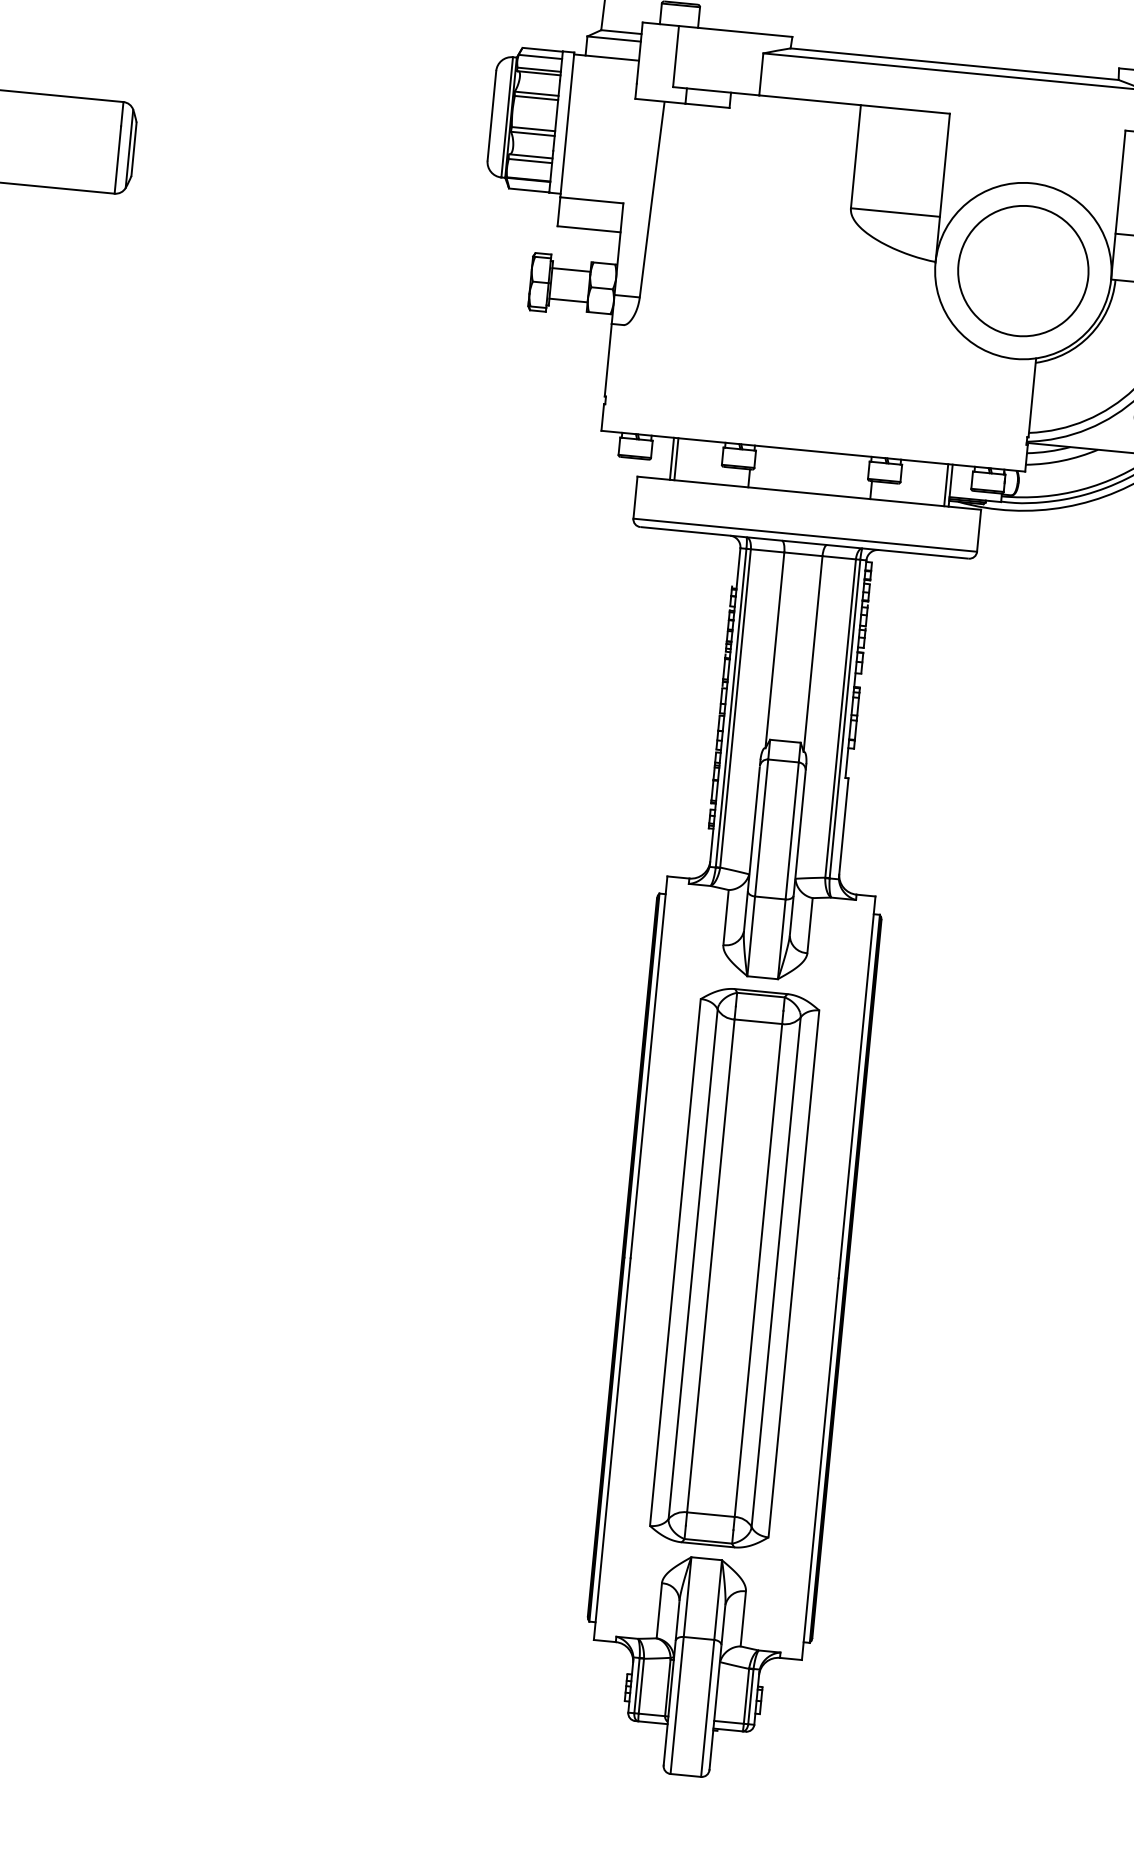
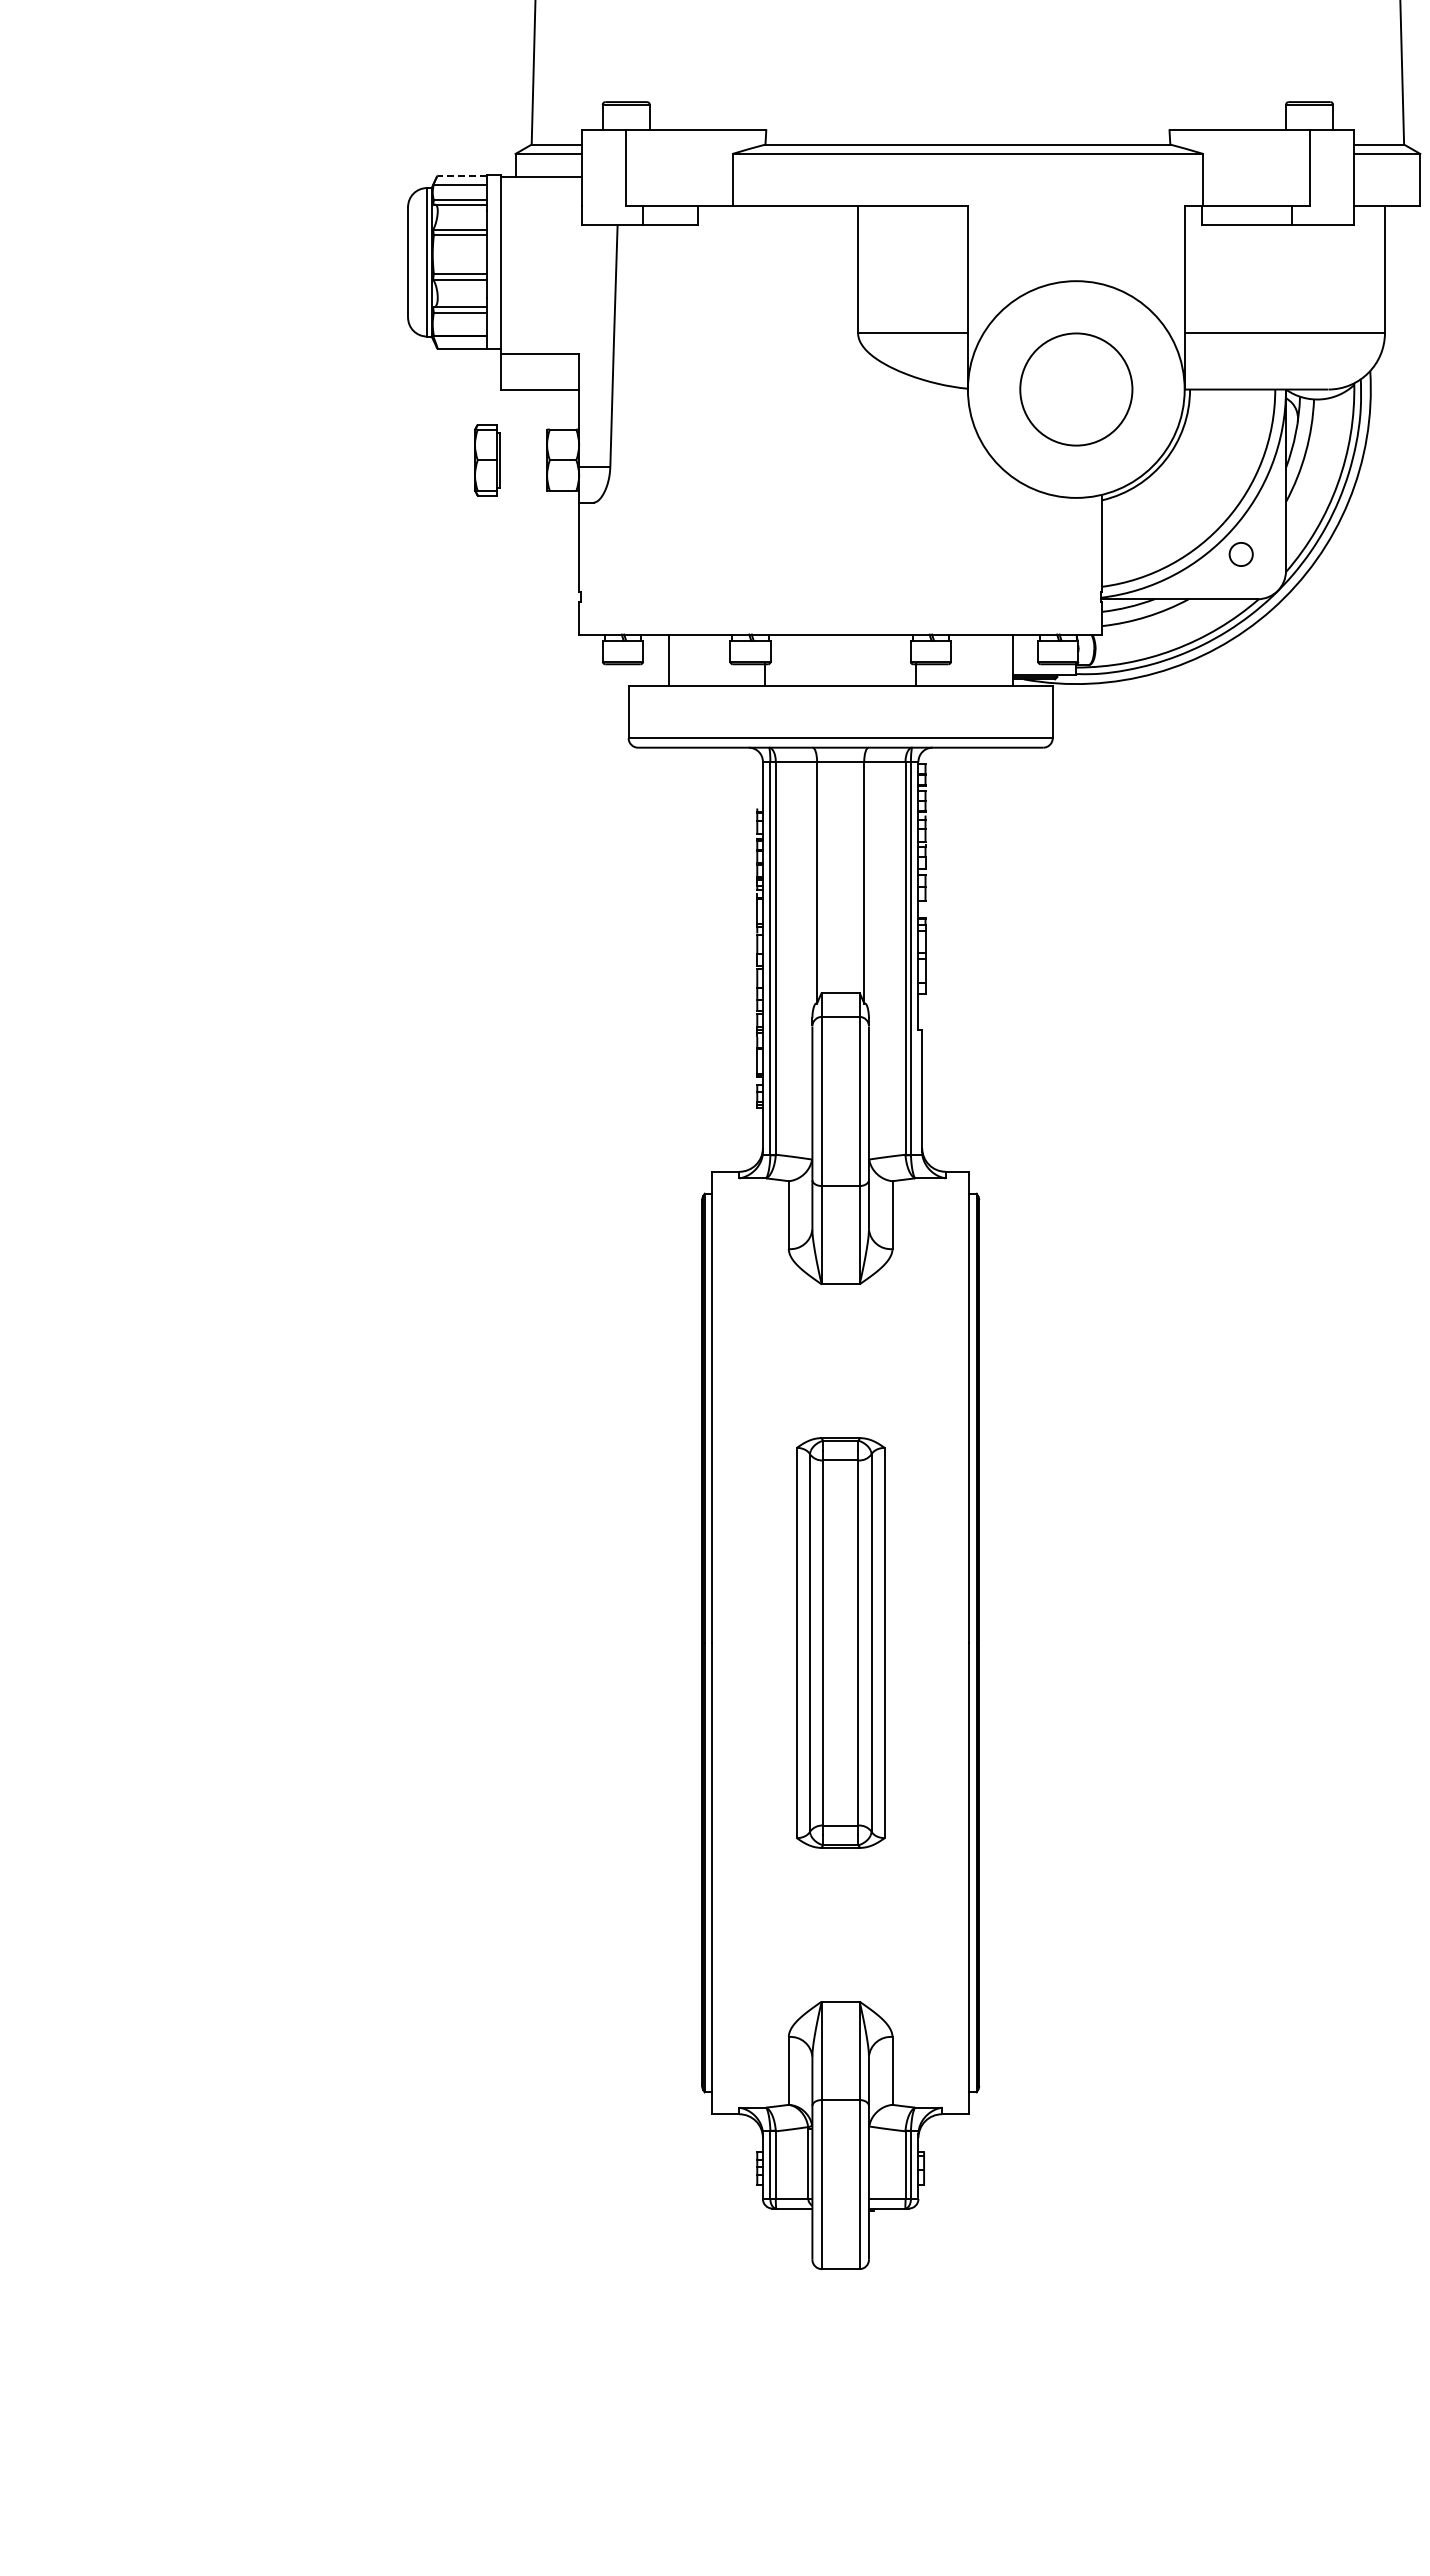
line: (542, 49) -> (462, 175), solid -> dashed
line: (571, 270) -> (523, 441), removed
part: (1023, 271) -> (1076, 389), size x0.7
line: (568, 300) -> (523, 479), removed
line: (676, 459) -> (674, 660), removed
line: (946, 485) -> (1007, 660), removed
part: (734, 1267) -> (840, 1642), size x0.6

